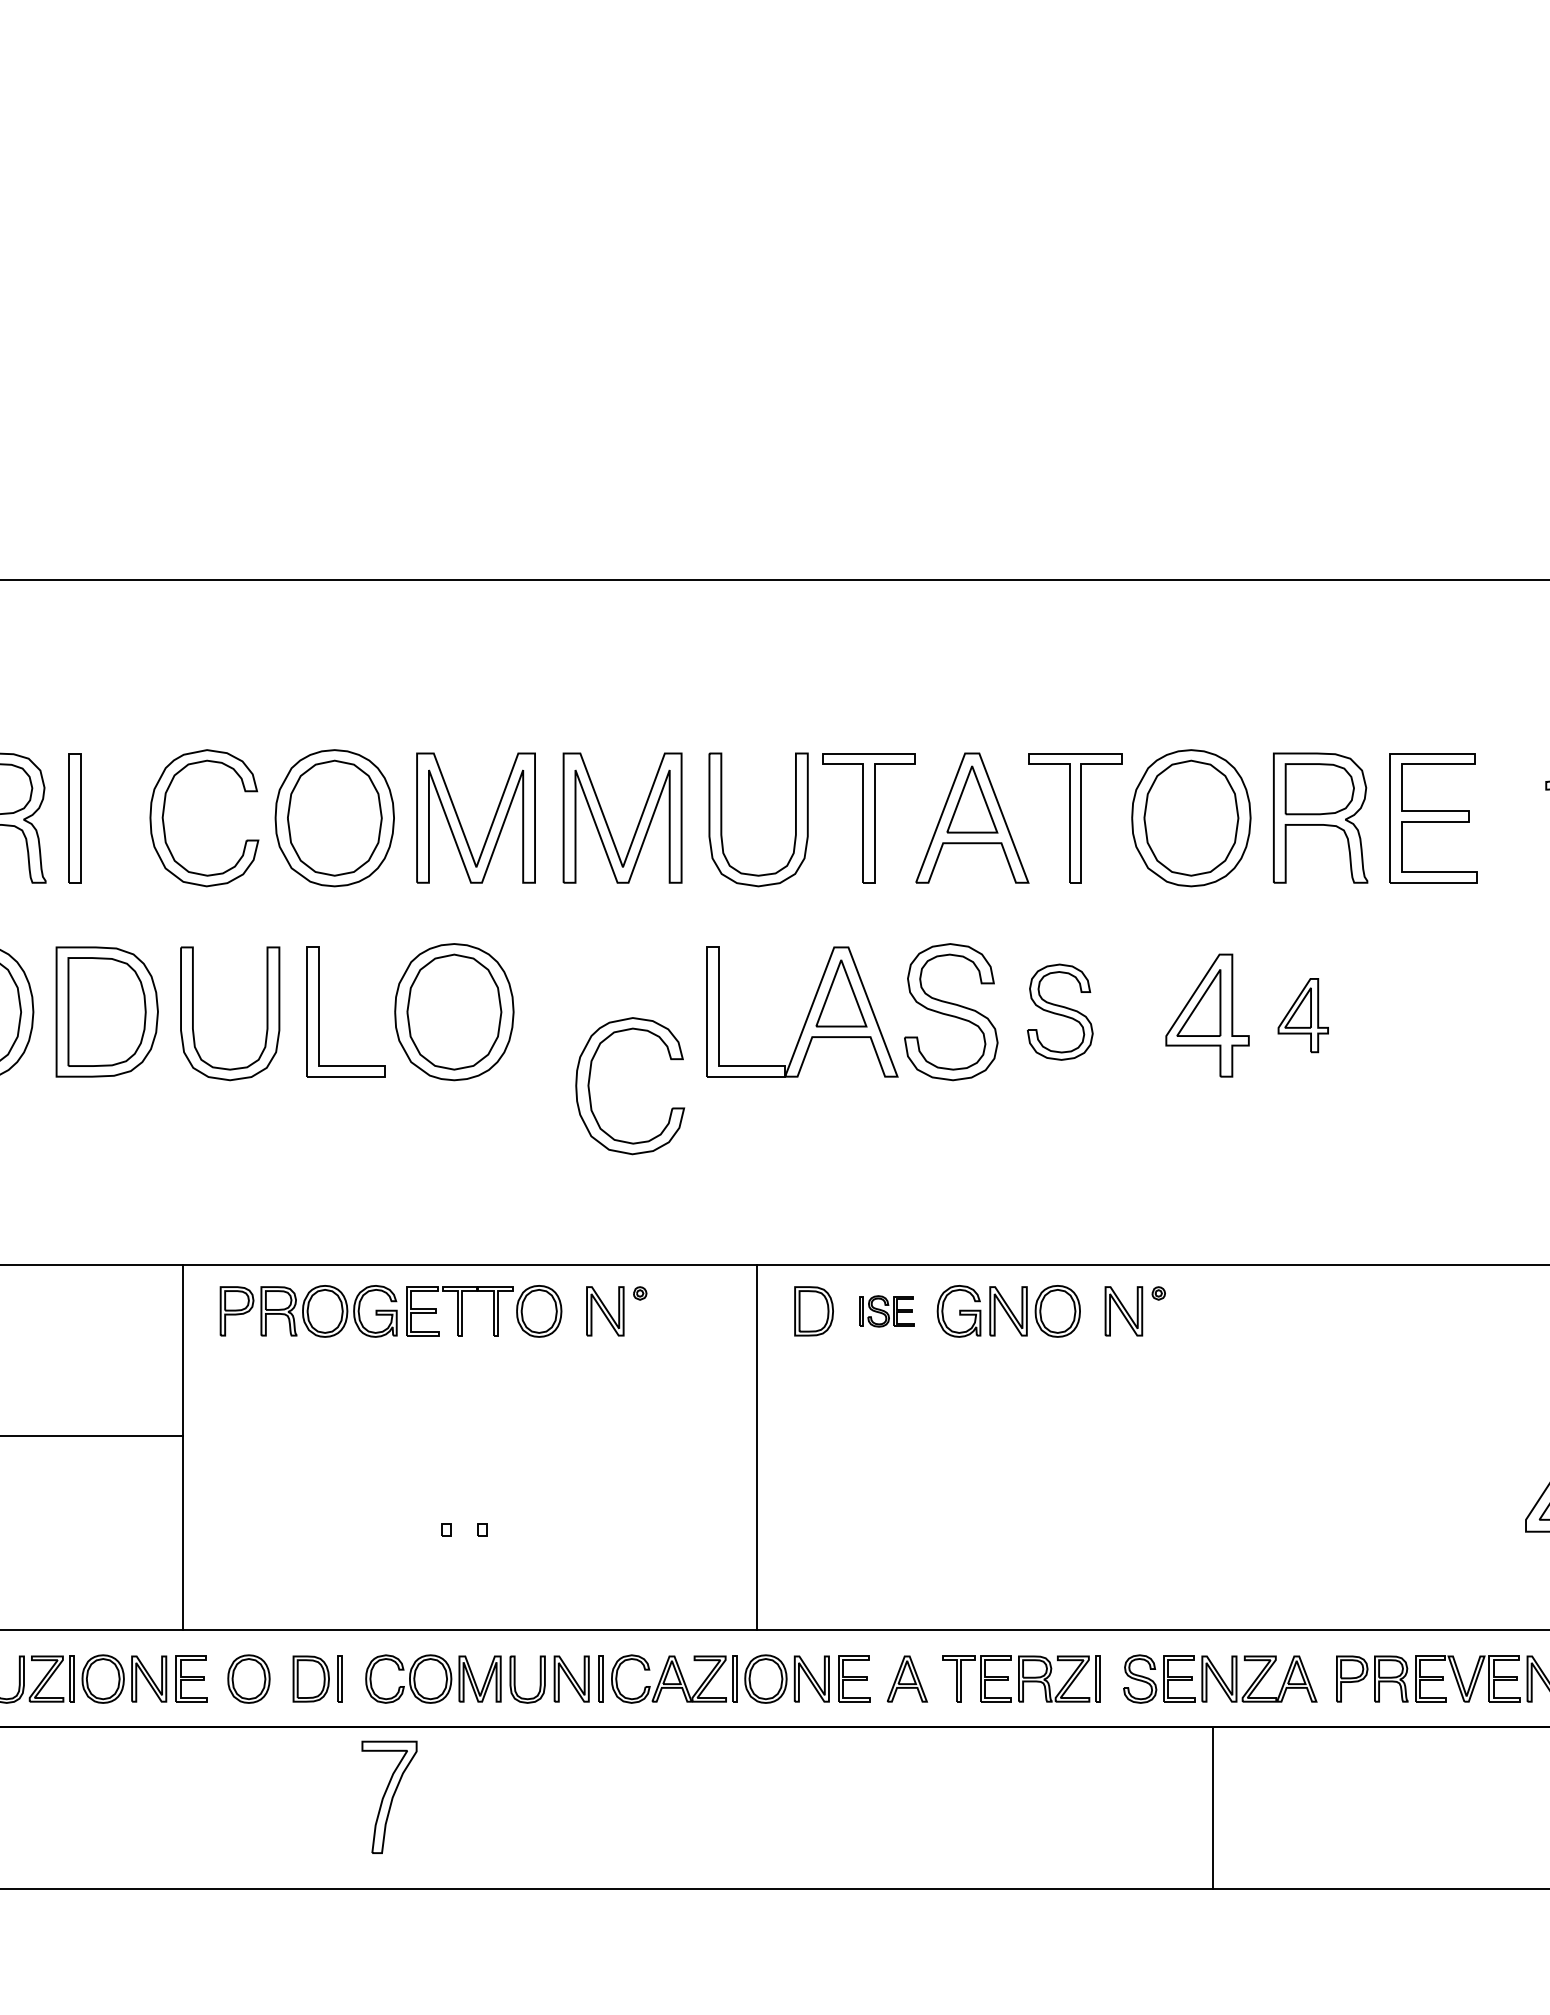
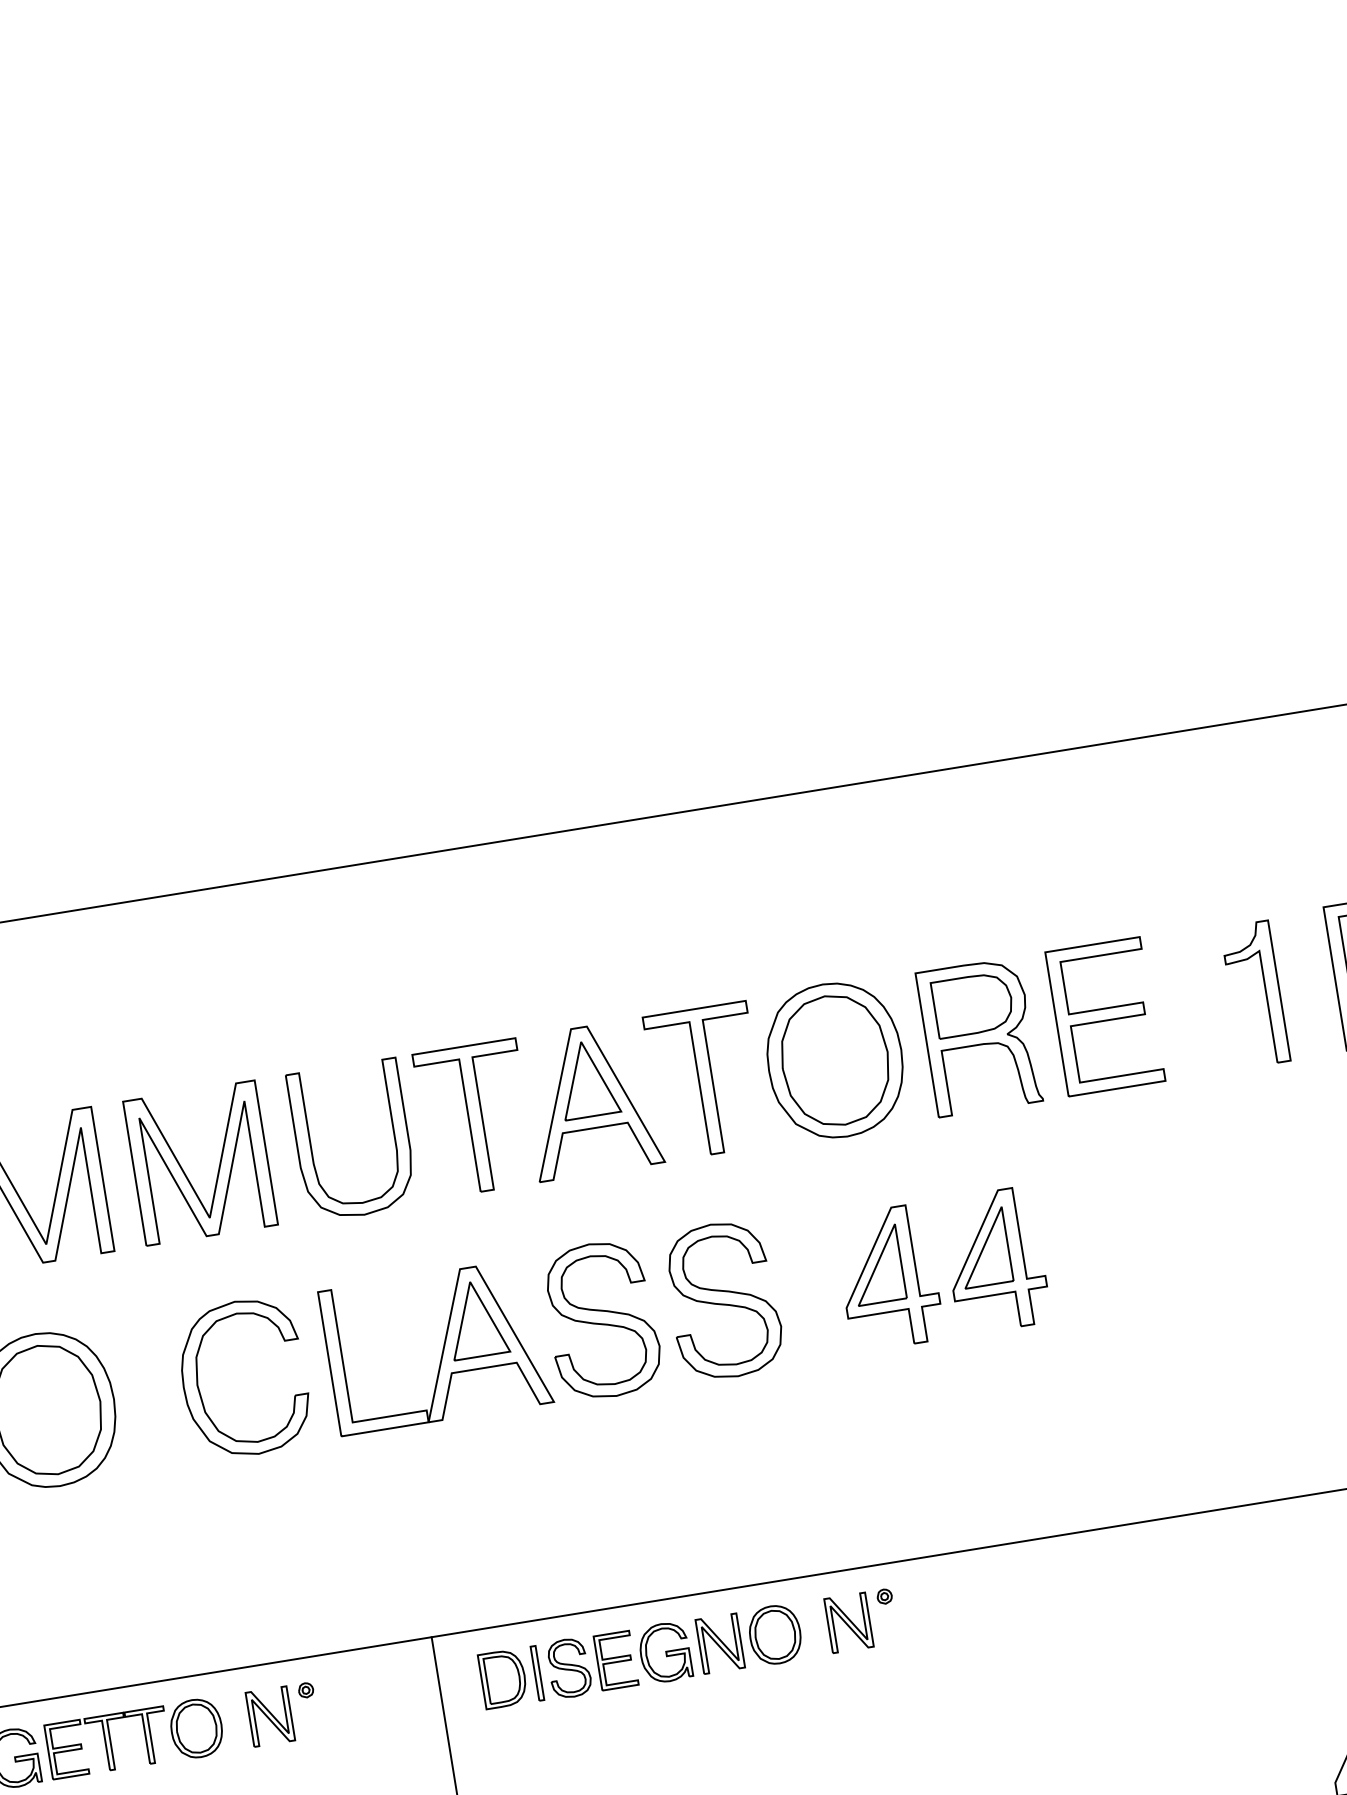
part: (1060, 1012) -> (724, 1300), size x1.43
part: (1303, 1015) -> (995, 1260), size x1.67
part: (590, 1091) -> (200, 1391), moved
part: (886, 1311) -> (584, 1665), size x1.67

